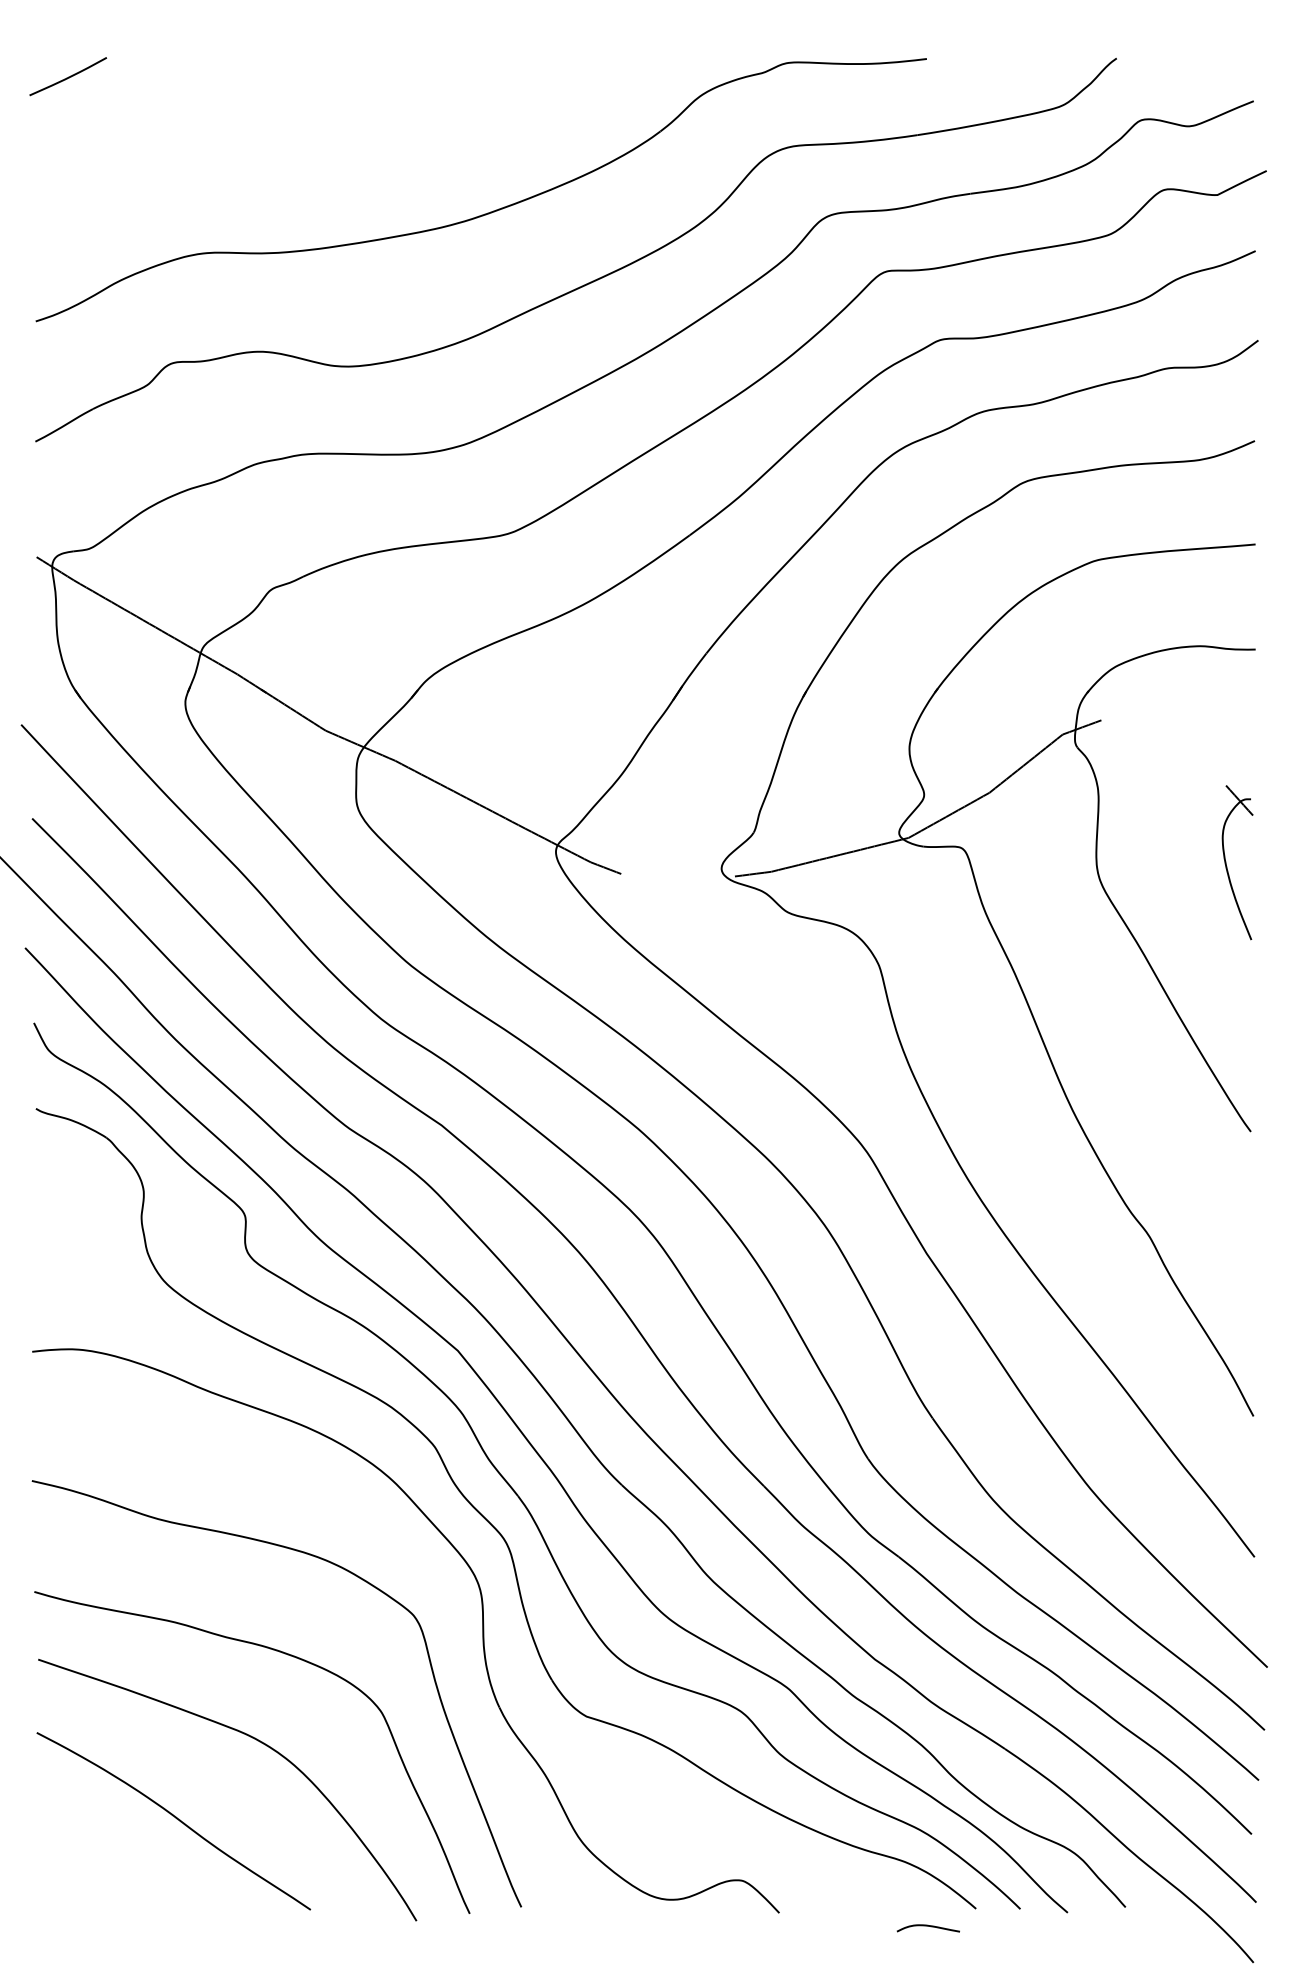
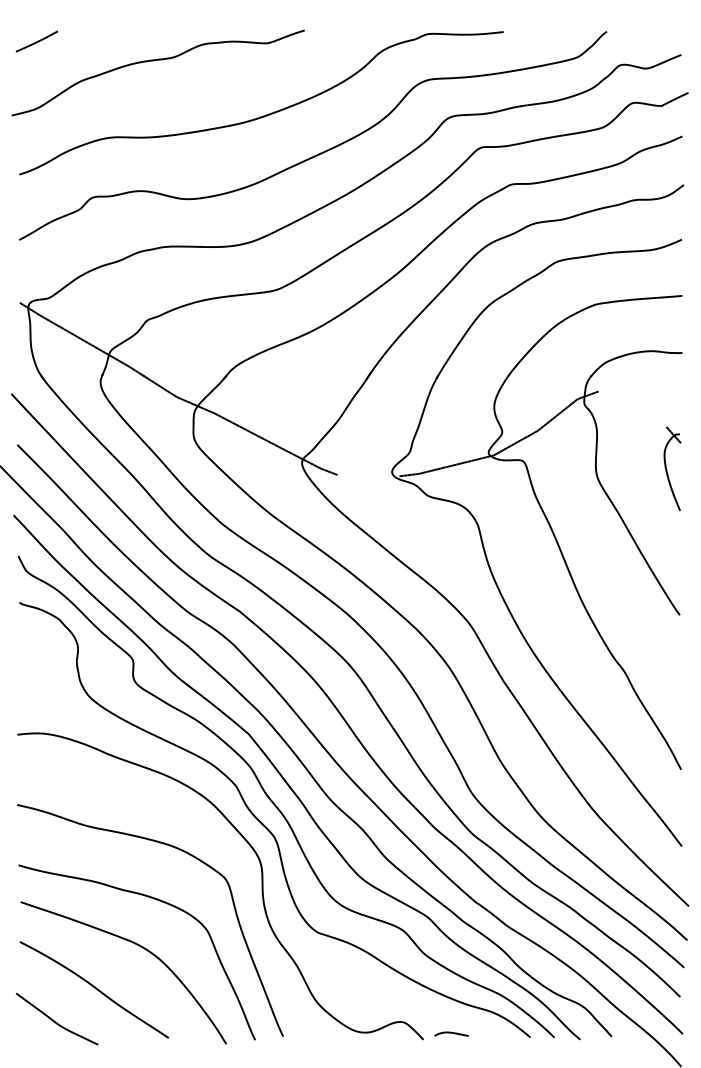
curve: (284, 113) -> (154, 61), added
curve: (100, 1877) -> (54, 1020), added
curve: (928, 1927) -> (451, 1033), moved

